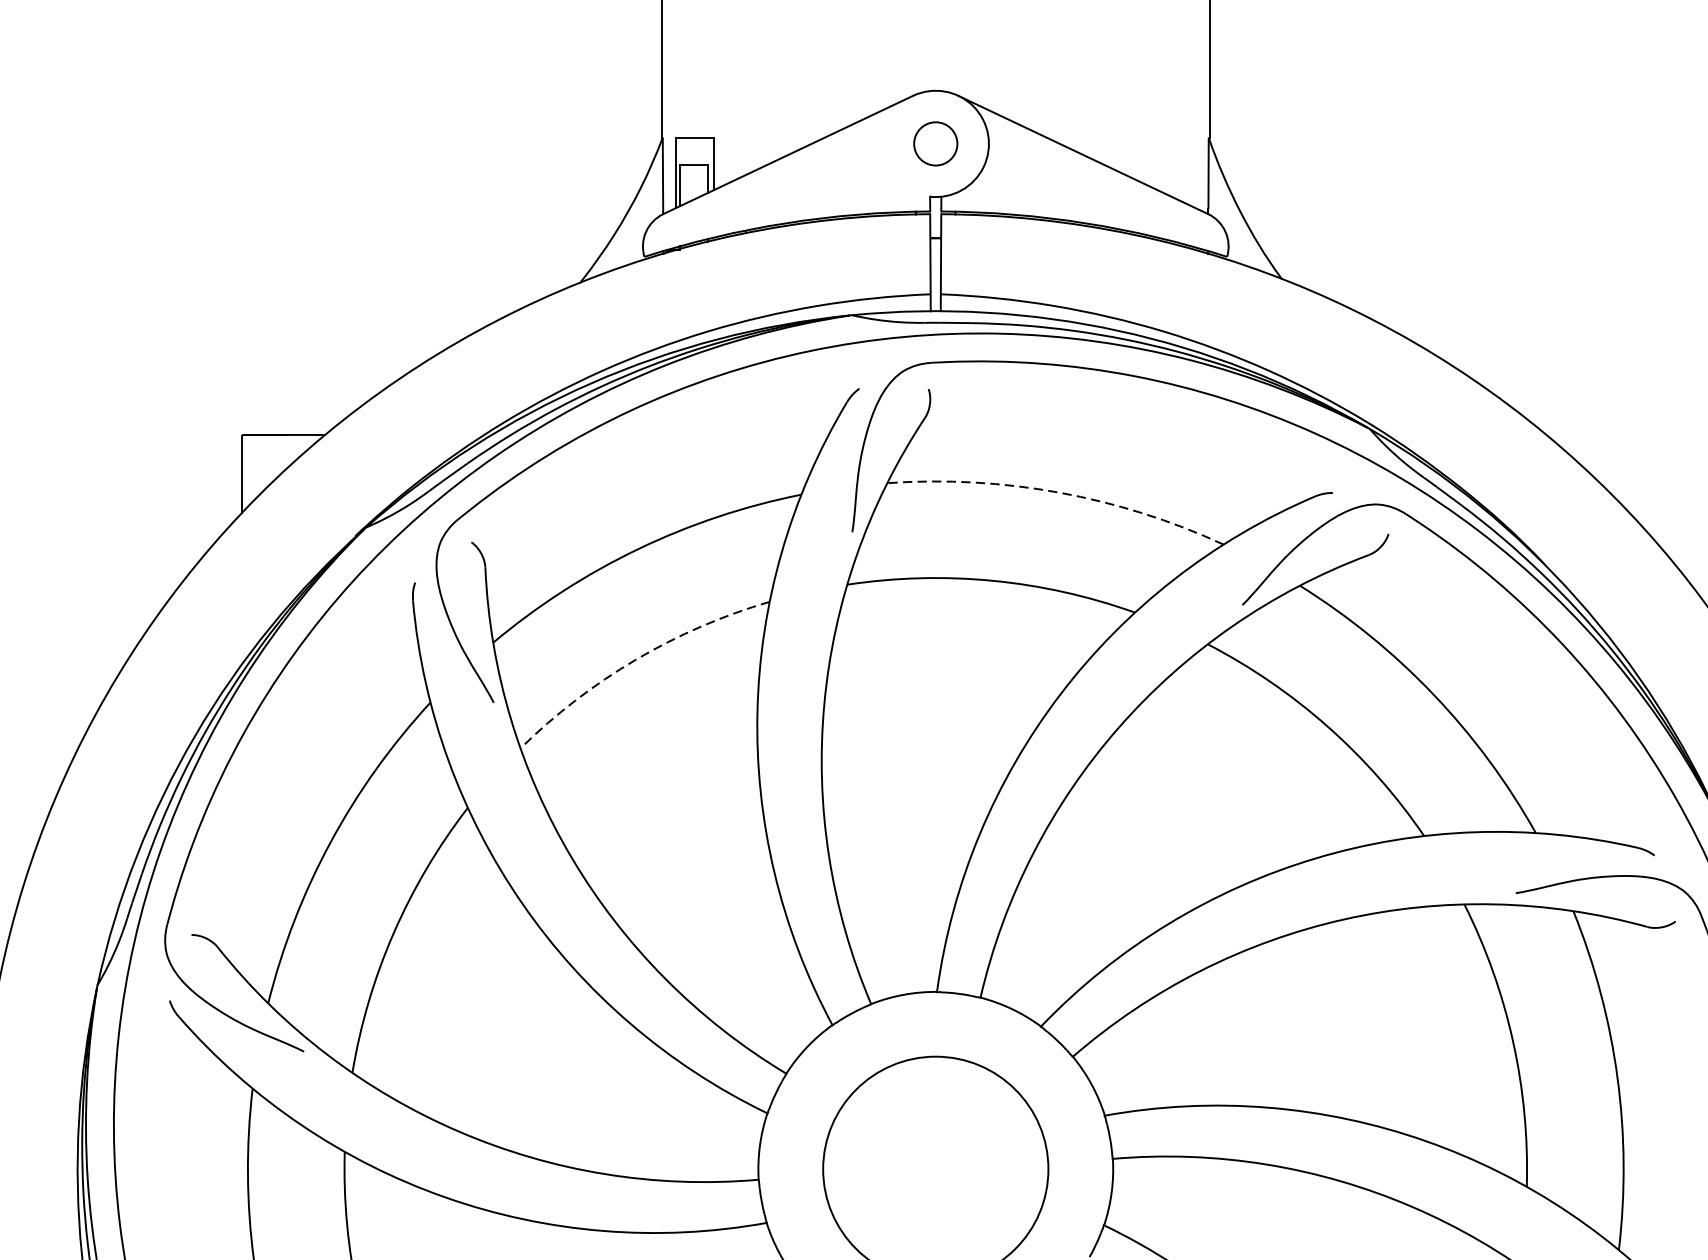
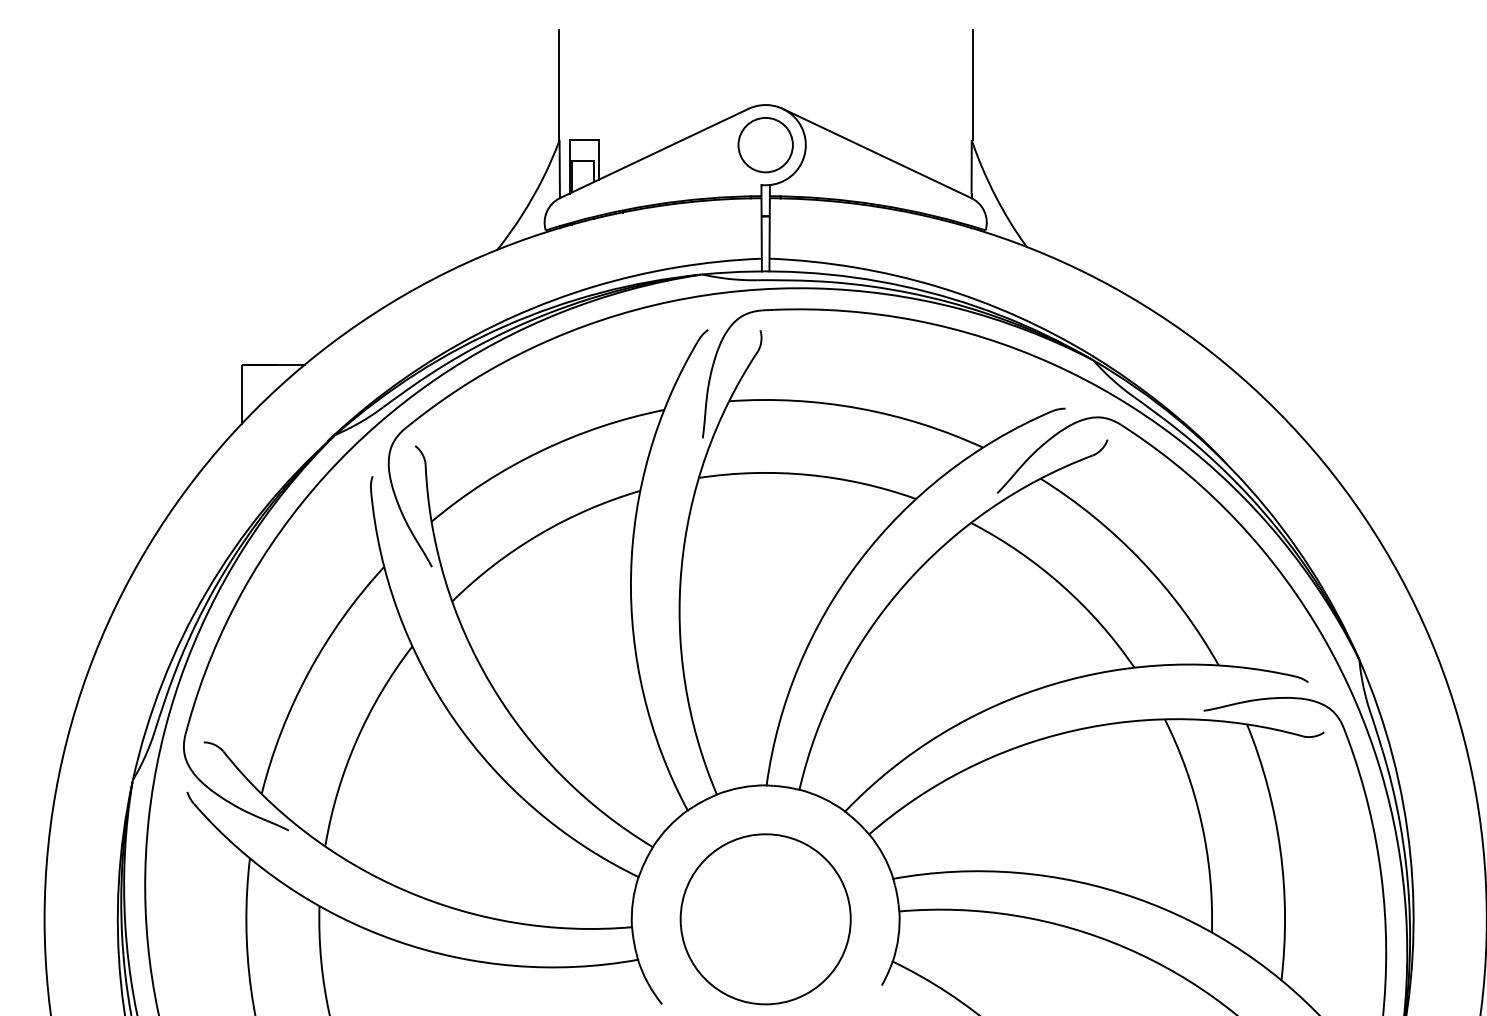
circle: (935, 143) -> (765, 144), size x1.67
arc: (1060, 492) -> (859, 408), dashed -> solid
arc: (636, 659) -> (539, 534), dashed -> solid

